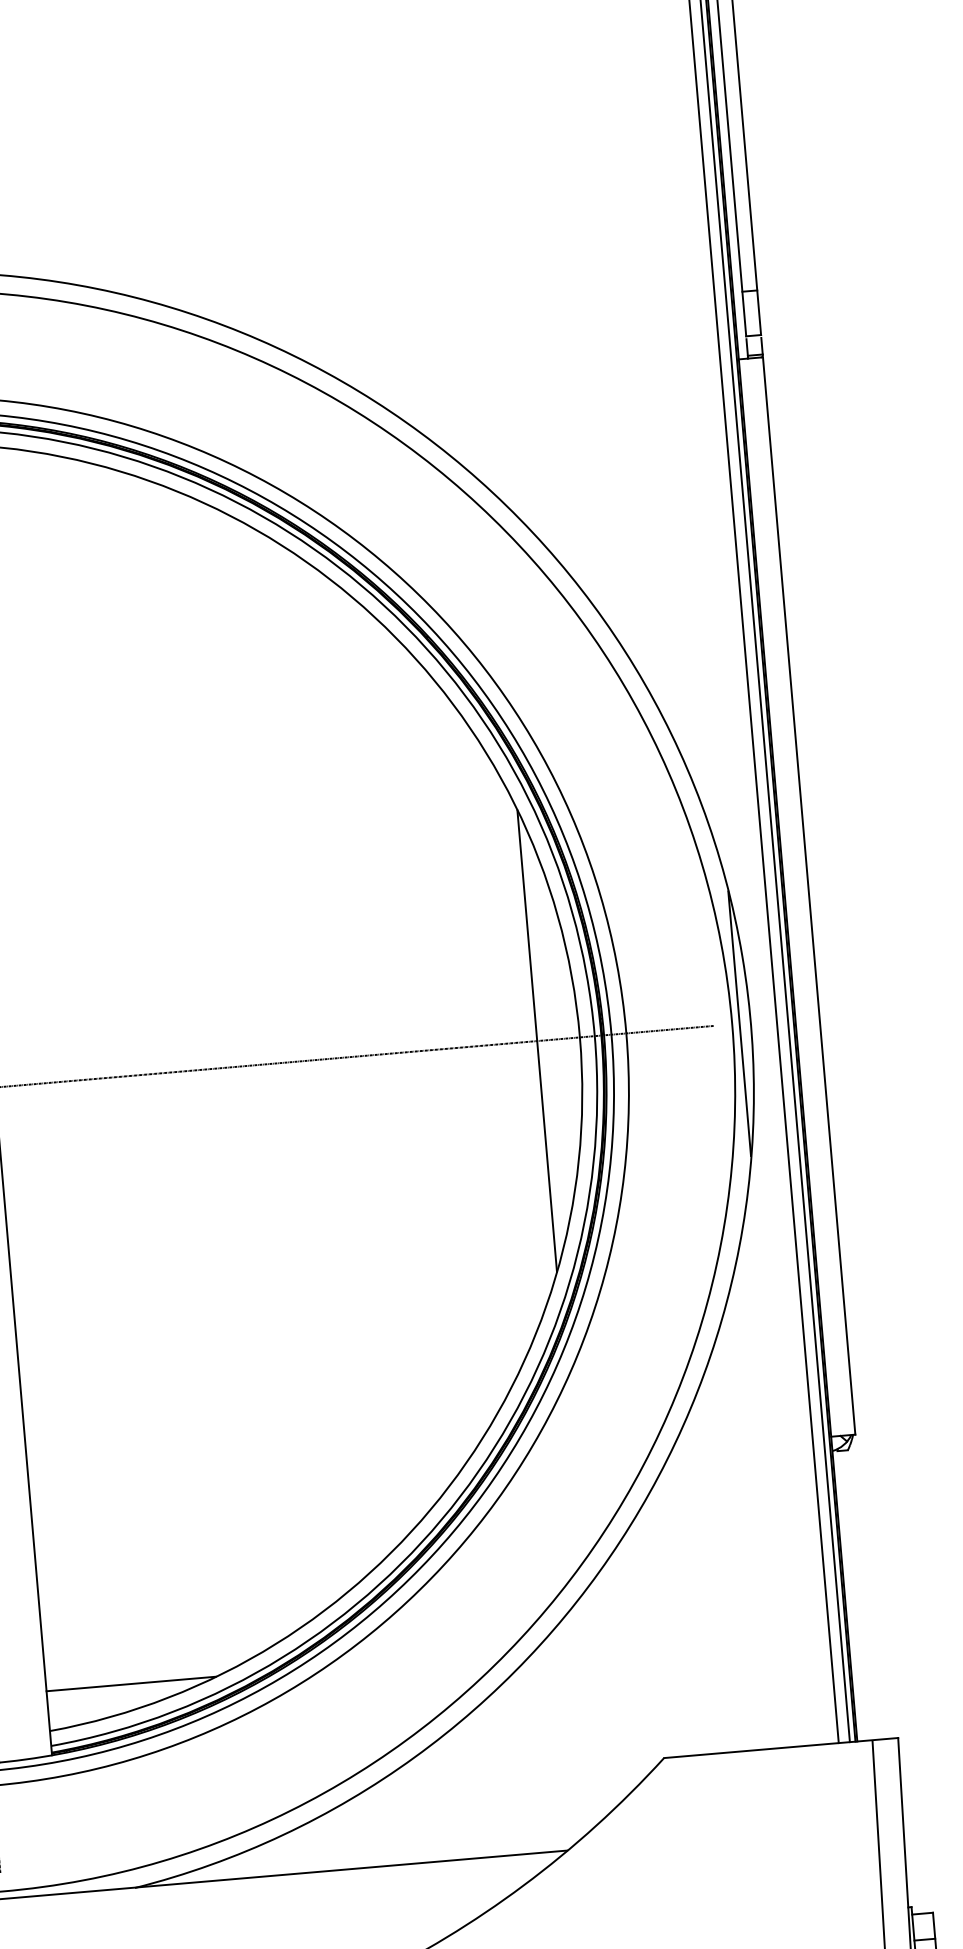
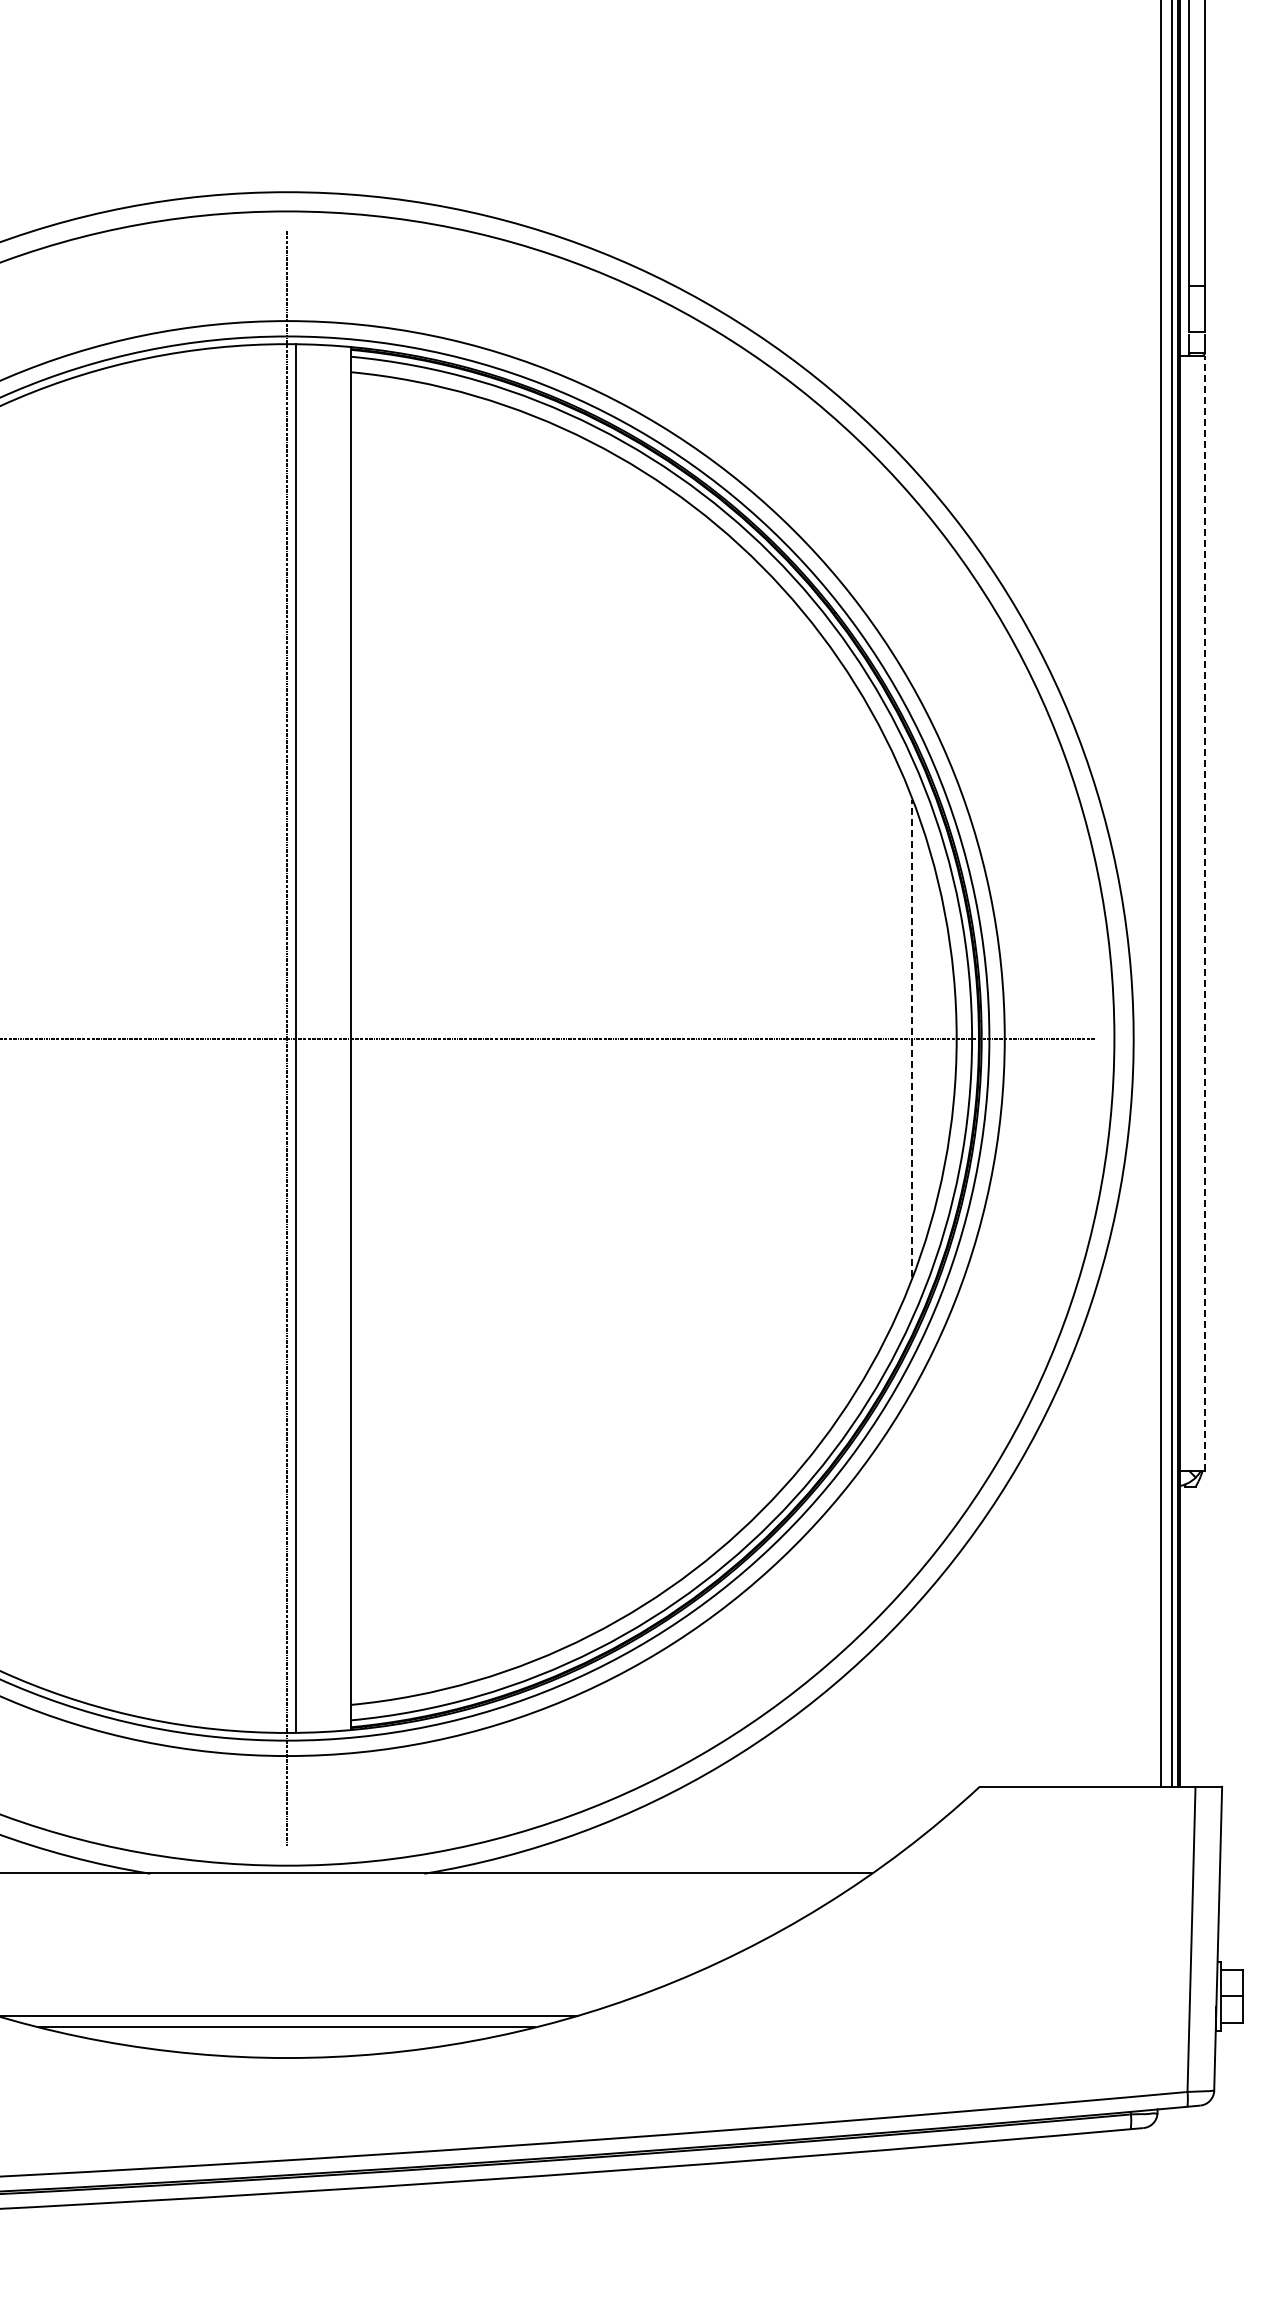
line: (808, 896) -> (1204, 913), solid -> dashed
line: (740, 1023) -> (1122, 1038), removed
line: (537, 1041) -> (912, 1038), solid -> dashed
line: (131, 1683) -> (438, 1663), removed

